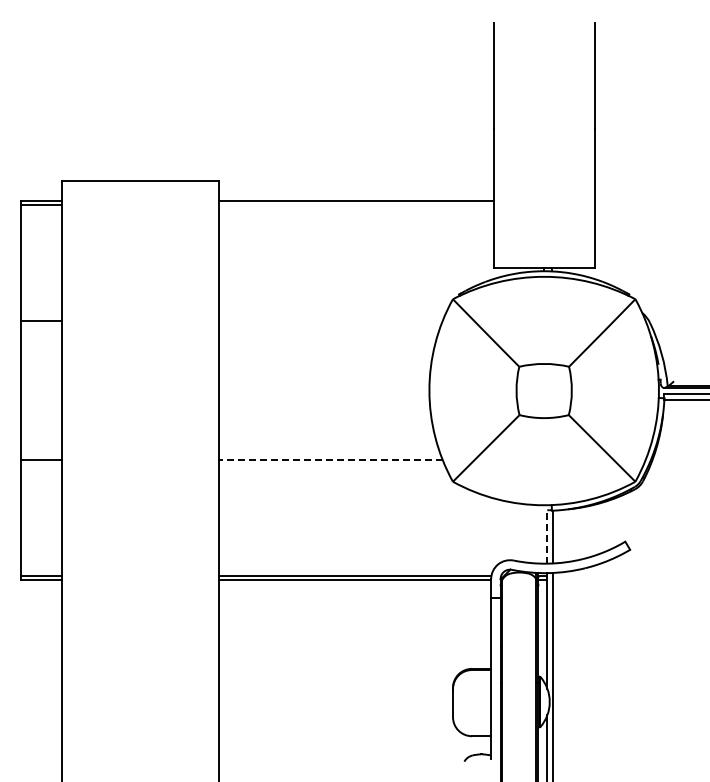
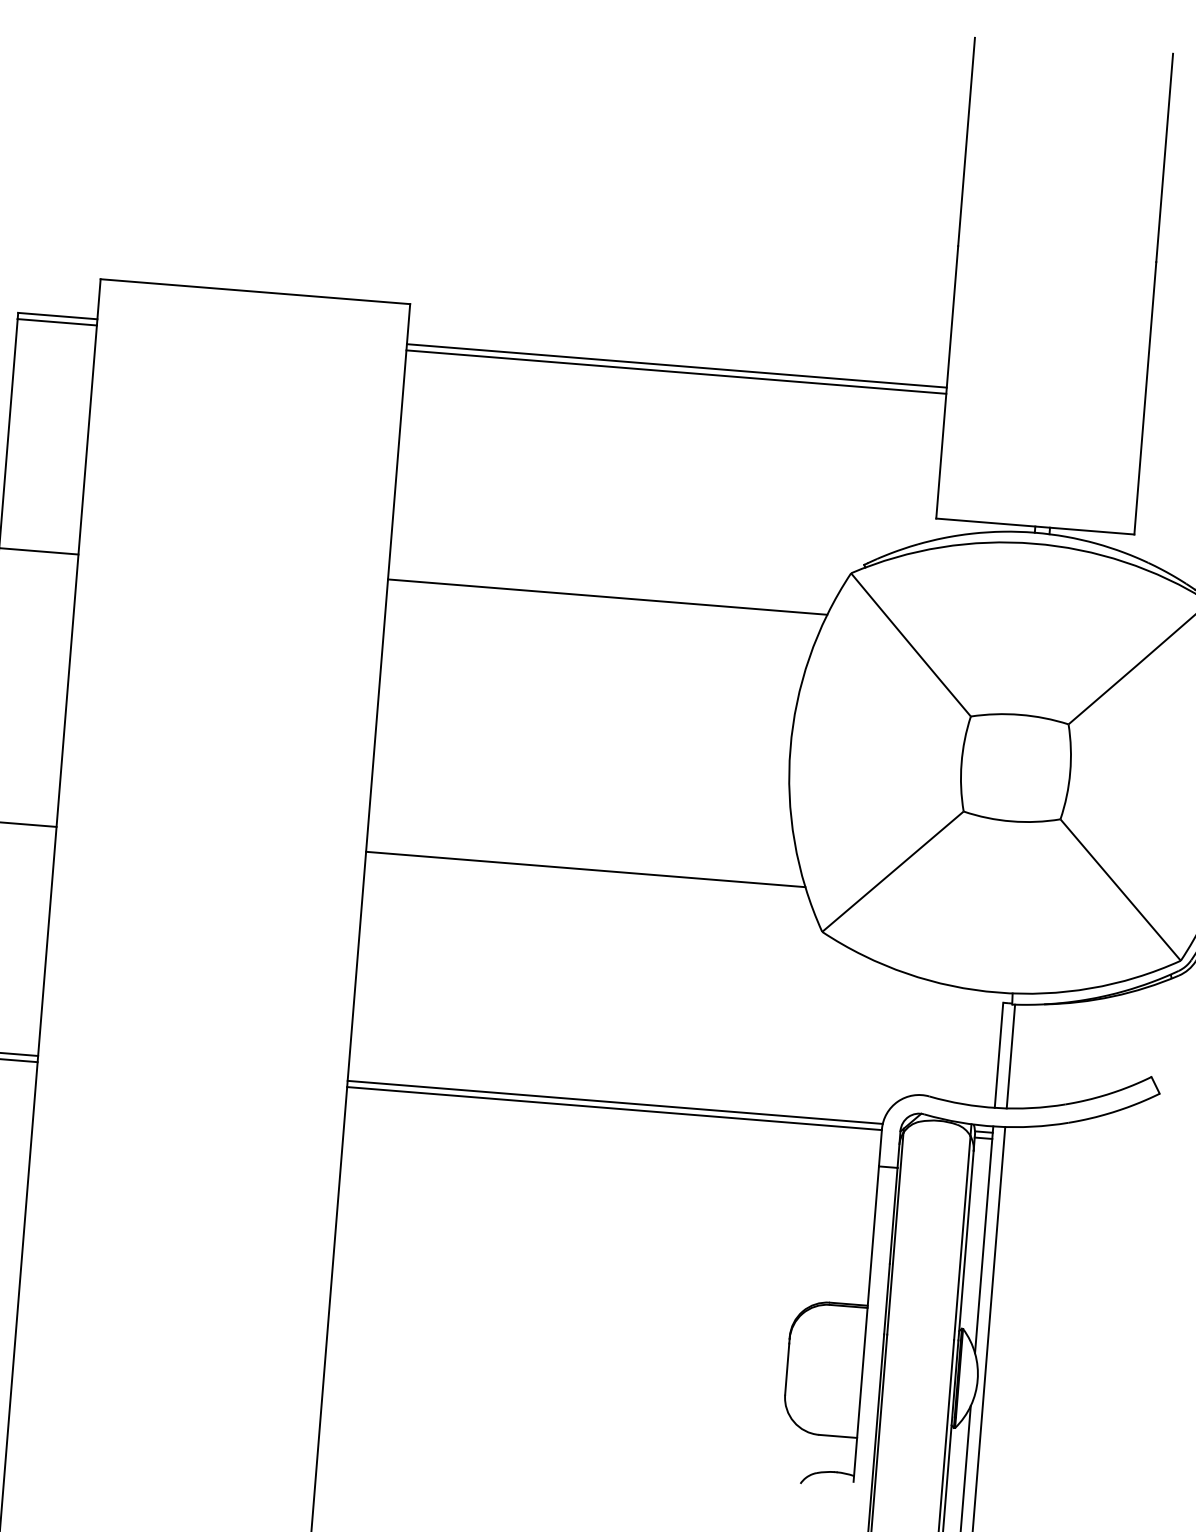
line: (356, 204) -> (676, 371), added
line: (330, 321) -> (606, 597), added
line: (330, 459) -> (585, 868), dashed -> solid
line: (547, 536) -> (999, 1054), dashed -> solid

